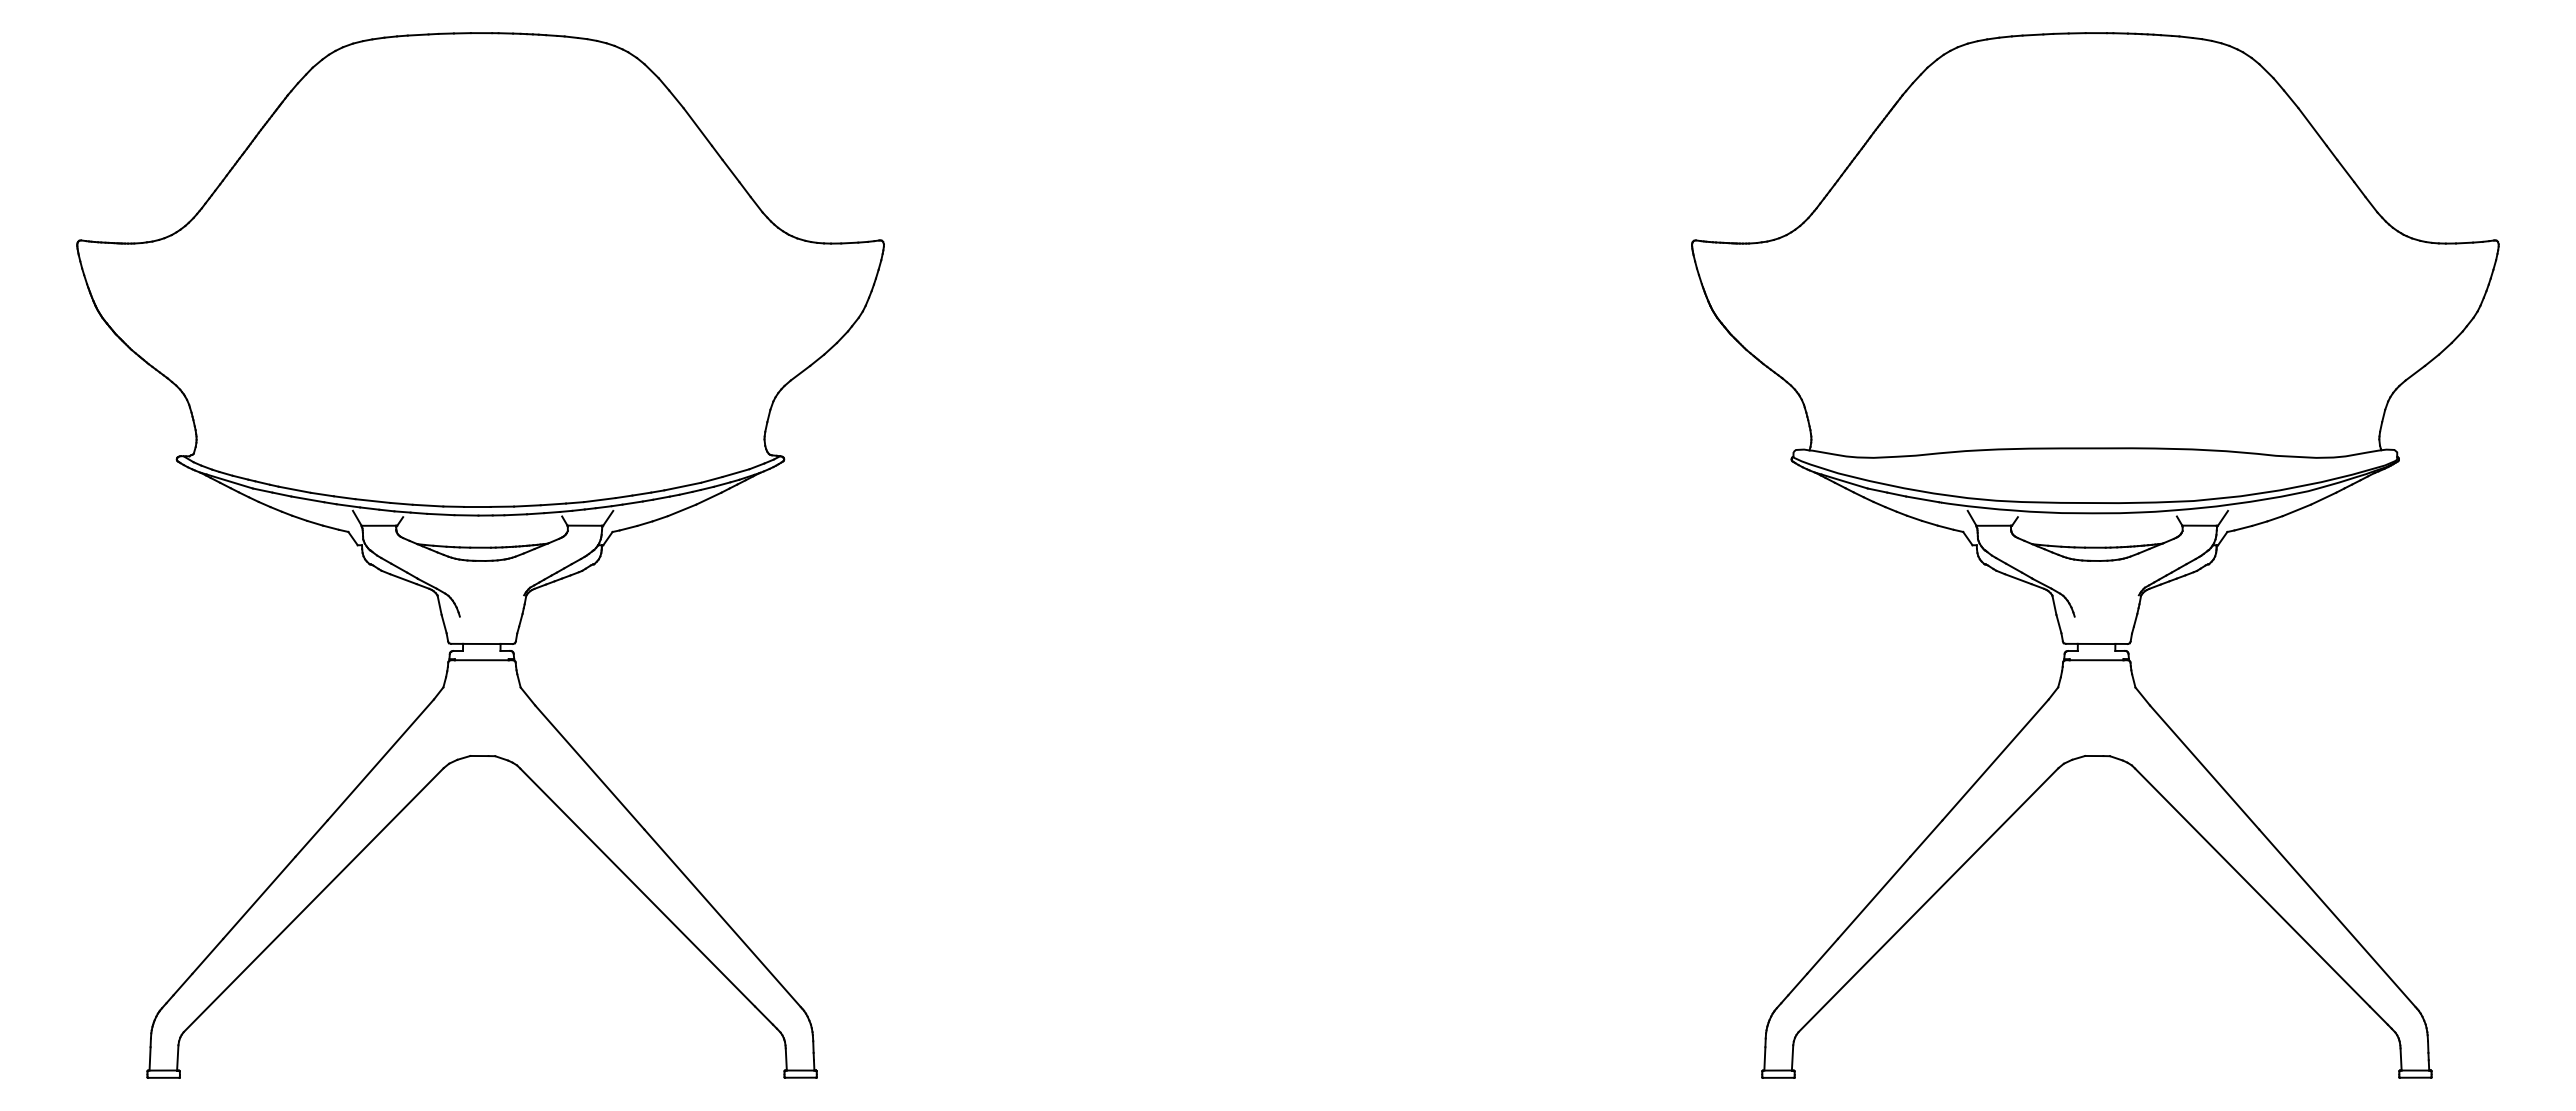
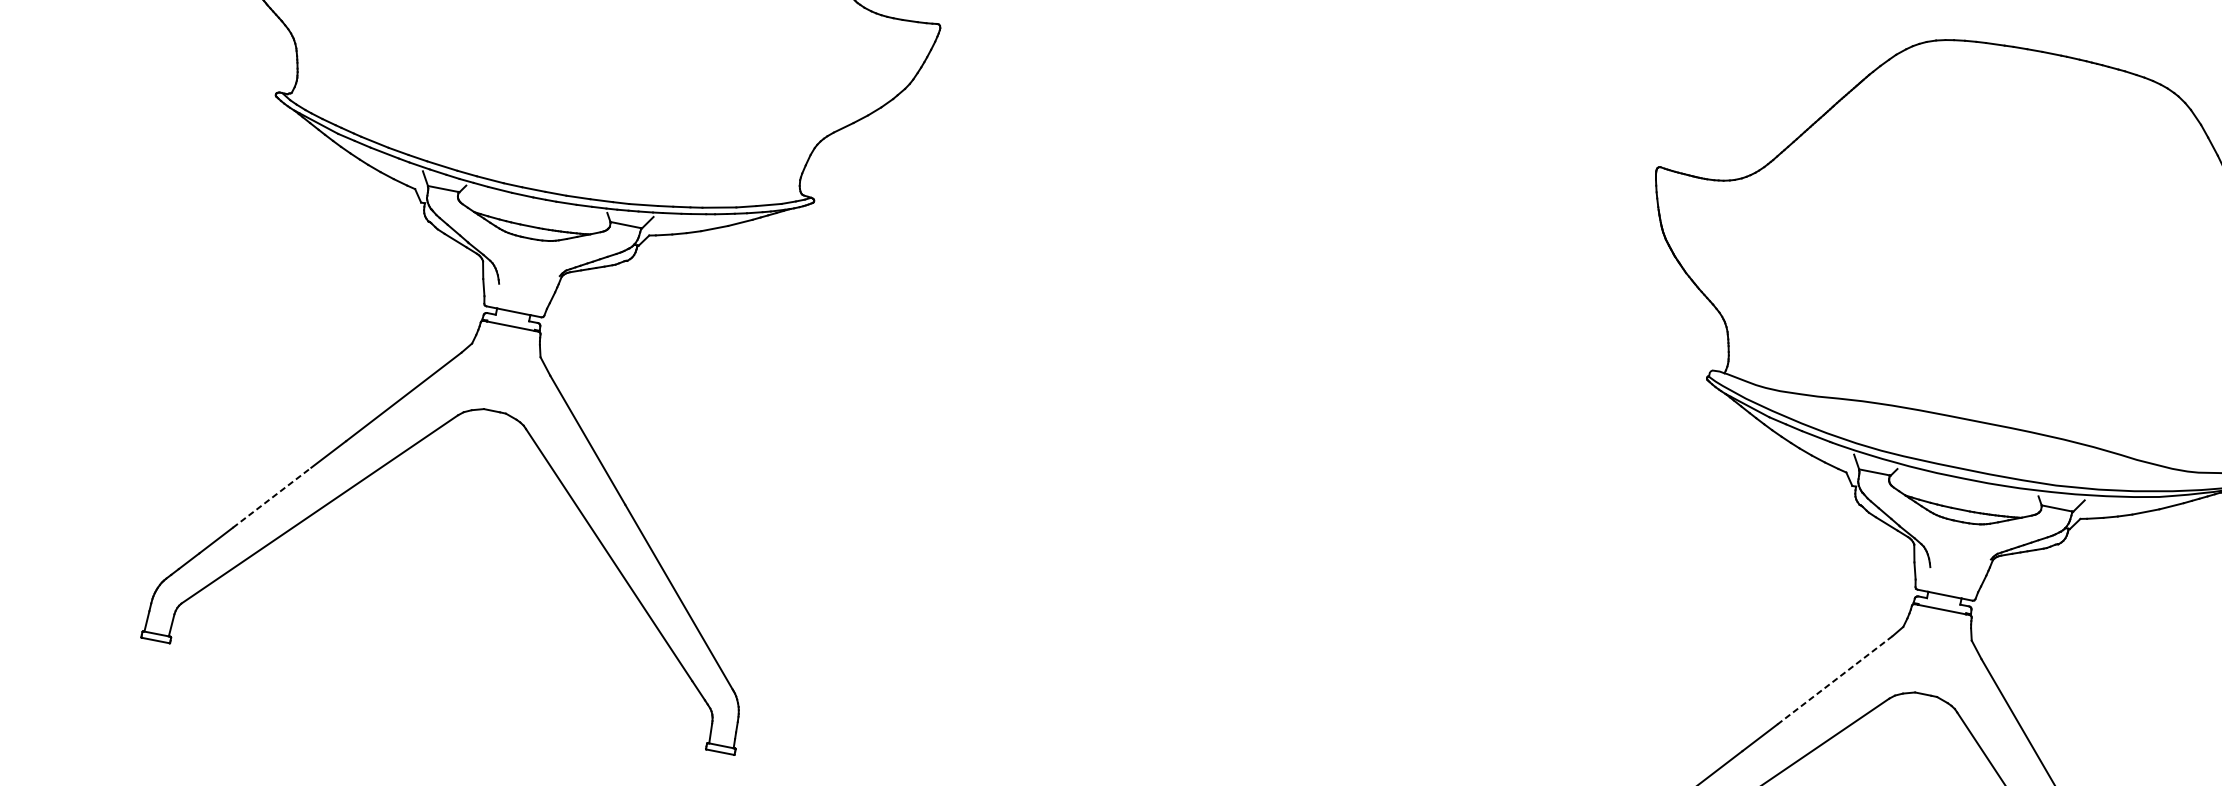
line: (1995, 759) -> (1835, 679), solid -> dashed
line: (259, 897) -> (272, 497), solid -> dashed

